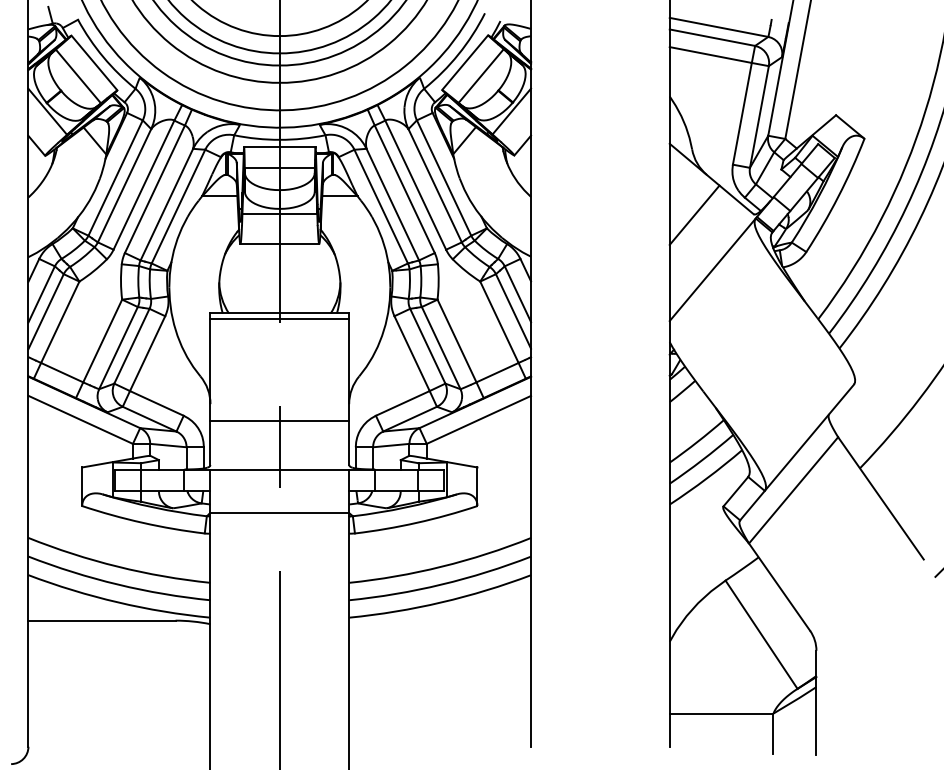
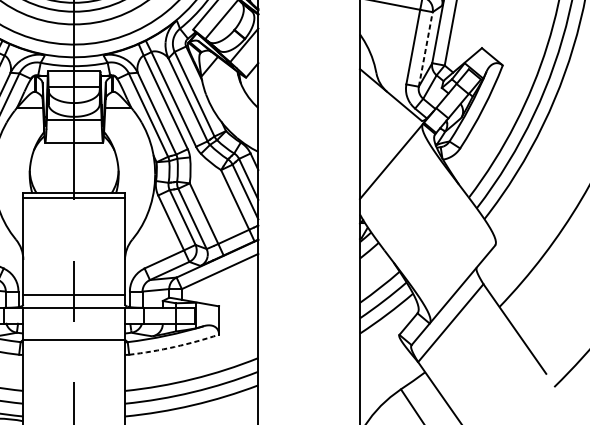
line: (759, 117) -> (425, 49), solid -> dashed
line: (694, 214) -> (378, 120), removed
line: (279, 420) -> (73, 295), moved
arc: (416, 522) -> (174, 346), solid -> dashed

